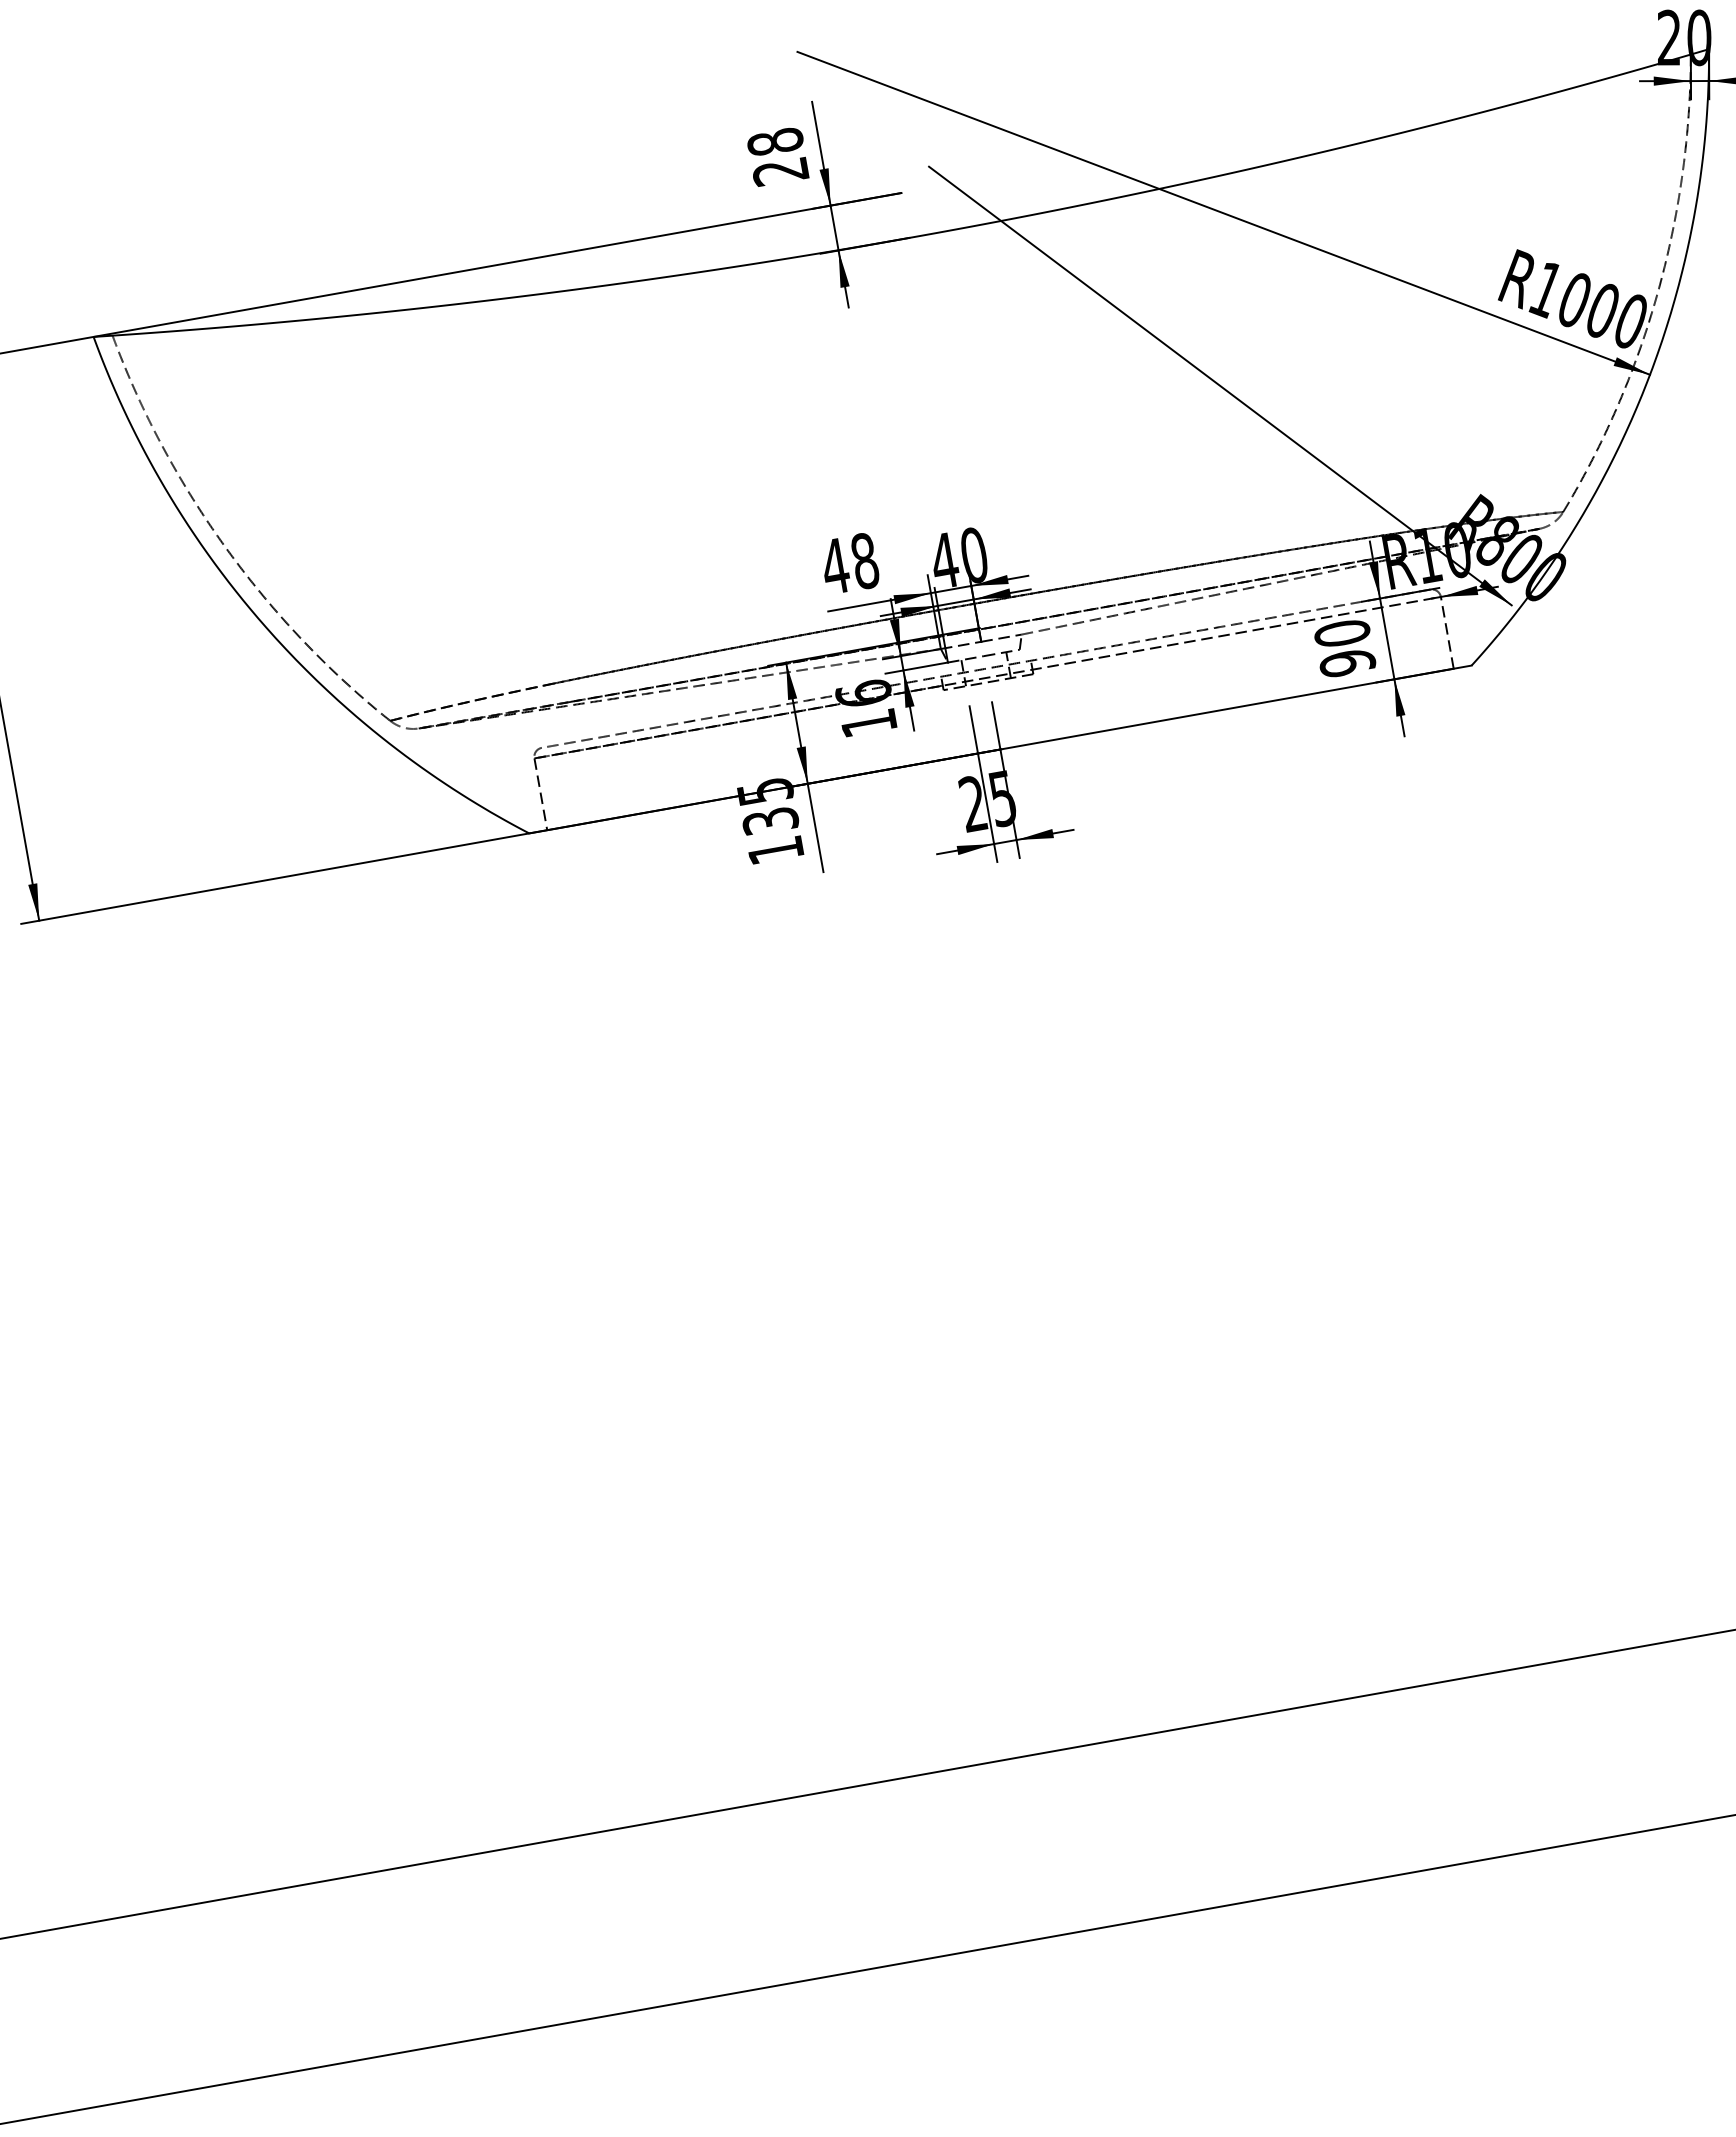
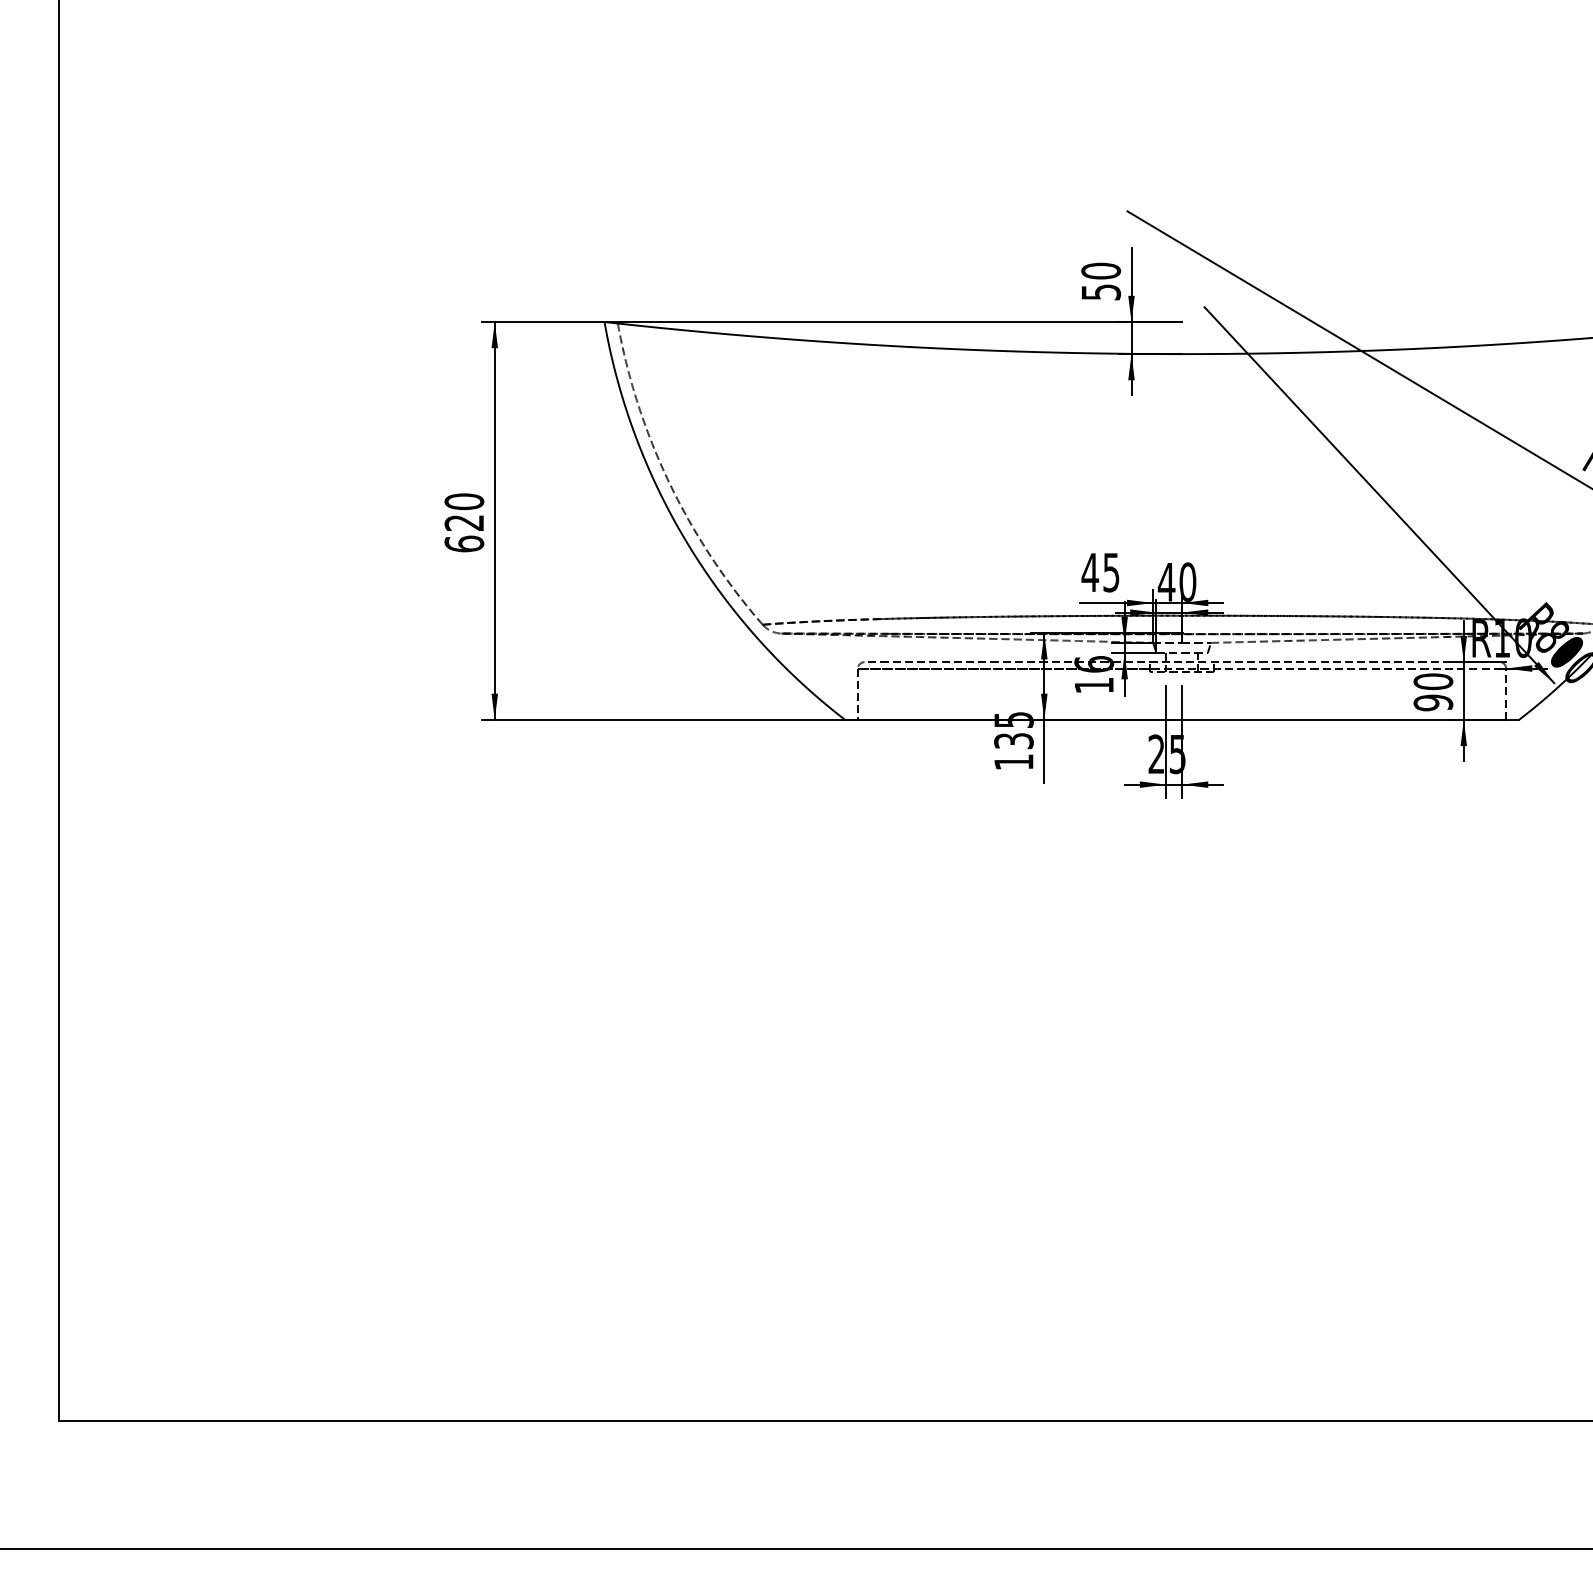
text: (778, 156) -> (1101, 281), 28 -> 50
text: (864, 560) -> (1111, 572), 48 -> 45

